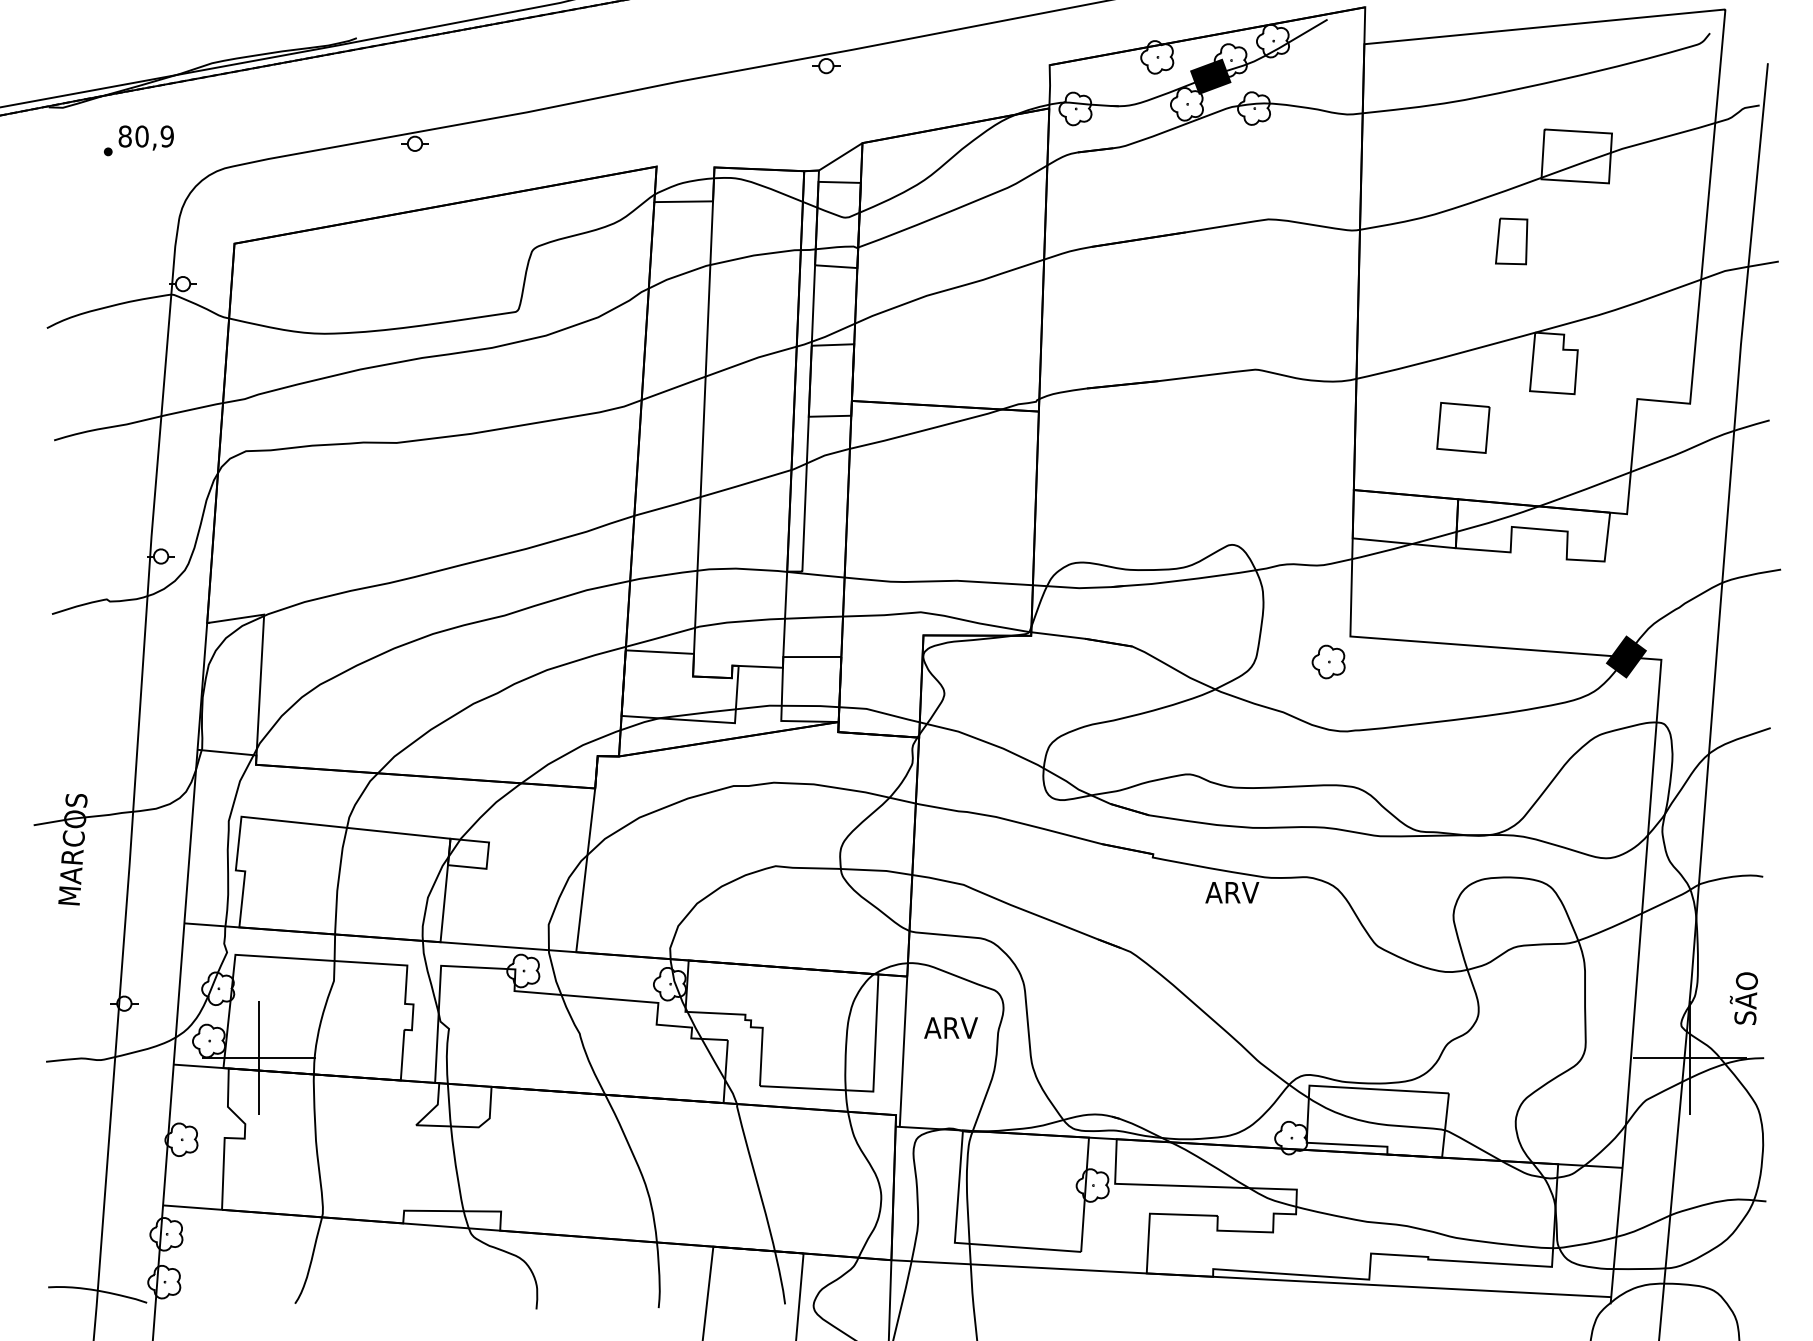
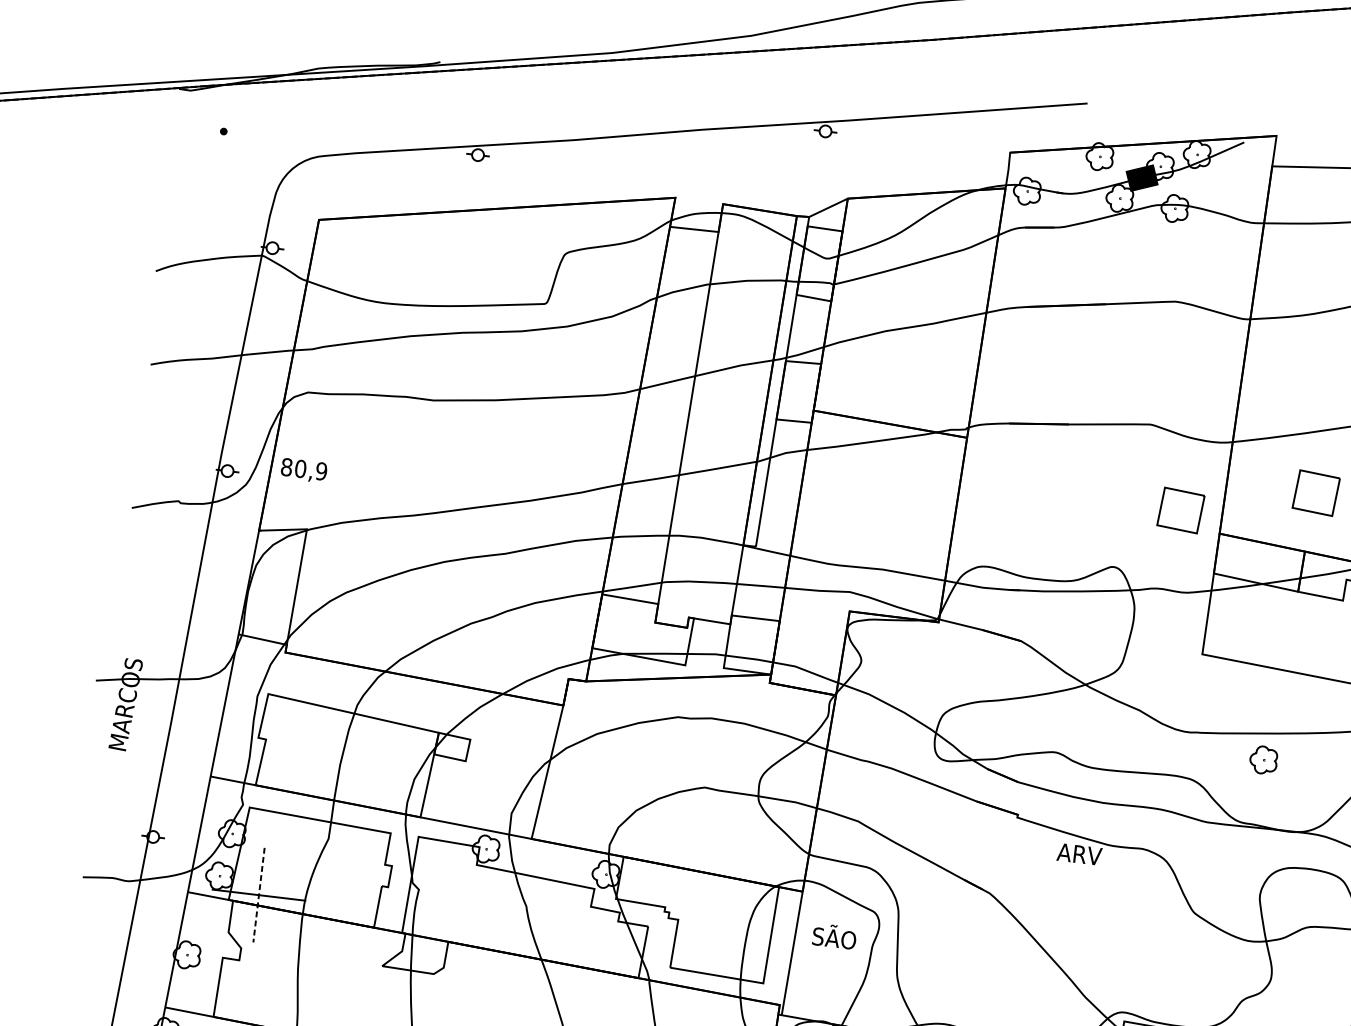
text: (145, 137) -> (303, 470), moved
part: (1304, 467) -> (1181, 510), added
part: (1328, 661) -> (1263, 759), moved
text: (950, 1025) -> (833, 936), ARV -> SÃO
line: (258, 1058) -> (258, 895), solid -> dashed

